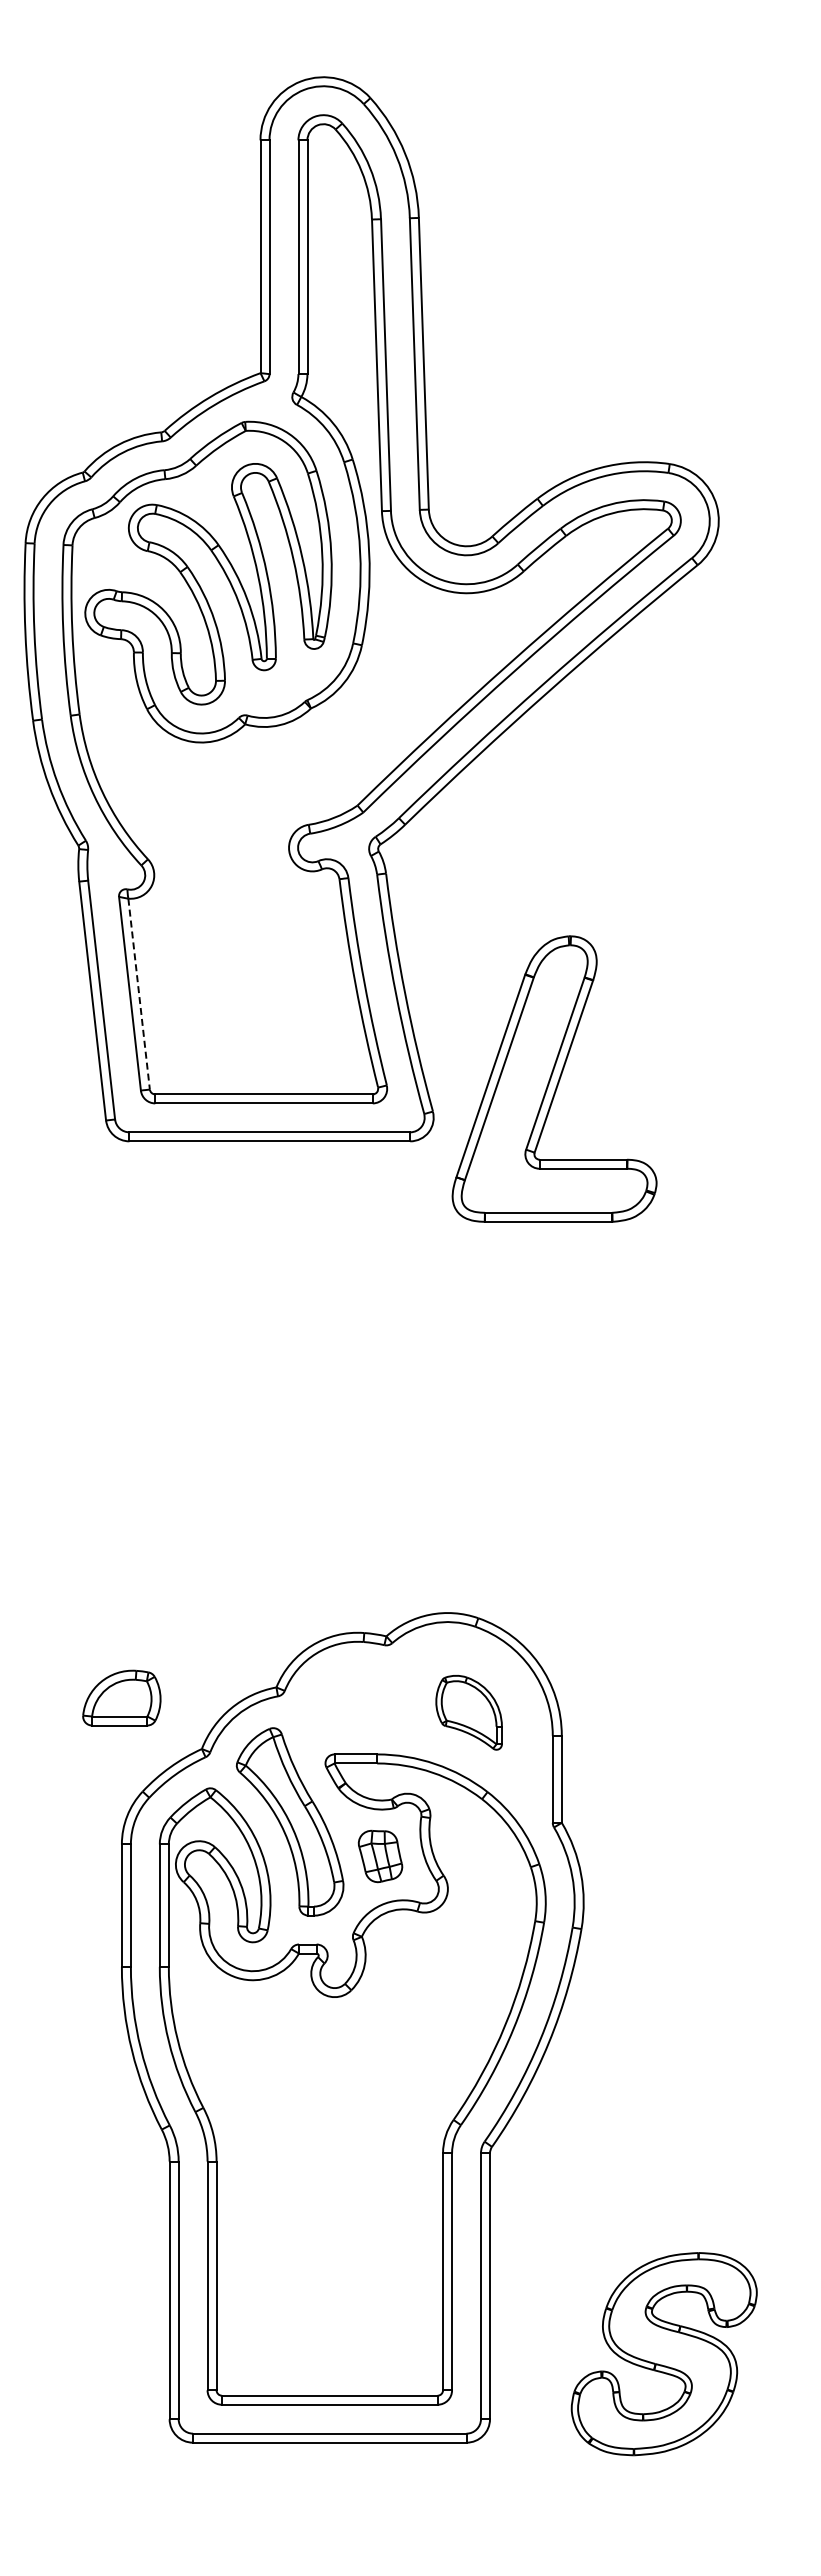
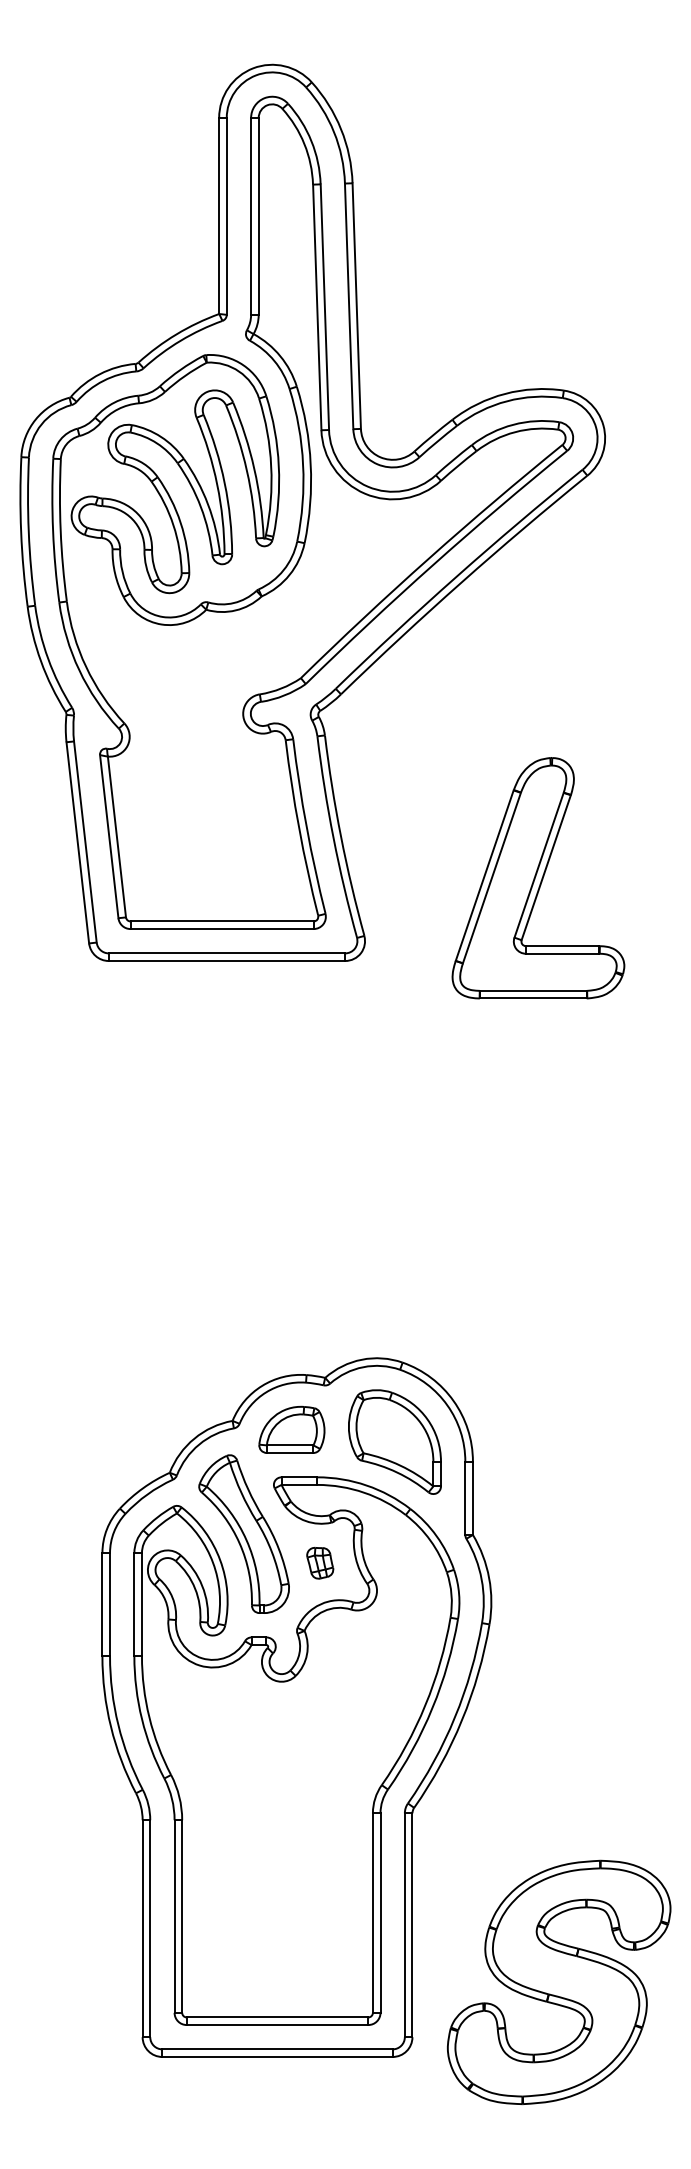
line: (139, 994) -> (117, 837), dashed -> solid
part: (554, 1078) -> (538, 877), moved
part: (121, 1697) -> (291, 1429), moved
part: (468, 1712) -> (394, 1442), size x1.67
part: (380, 1856) -> (320, 1563), size x0.71
part: (664, 2353) -> (559, 1981), size x1.43

